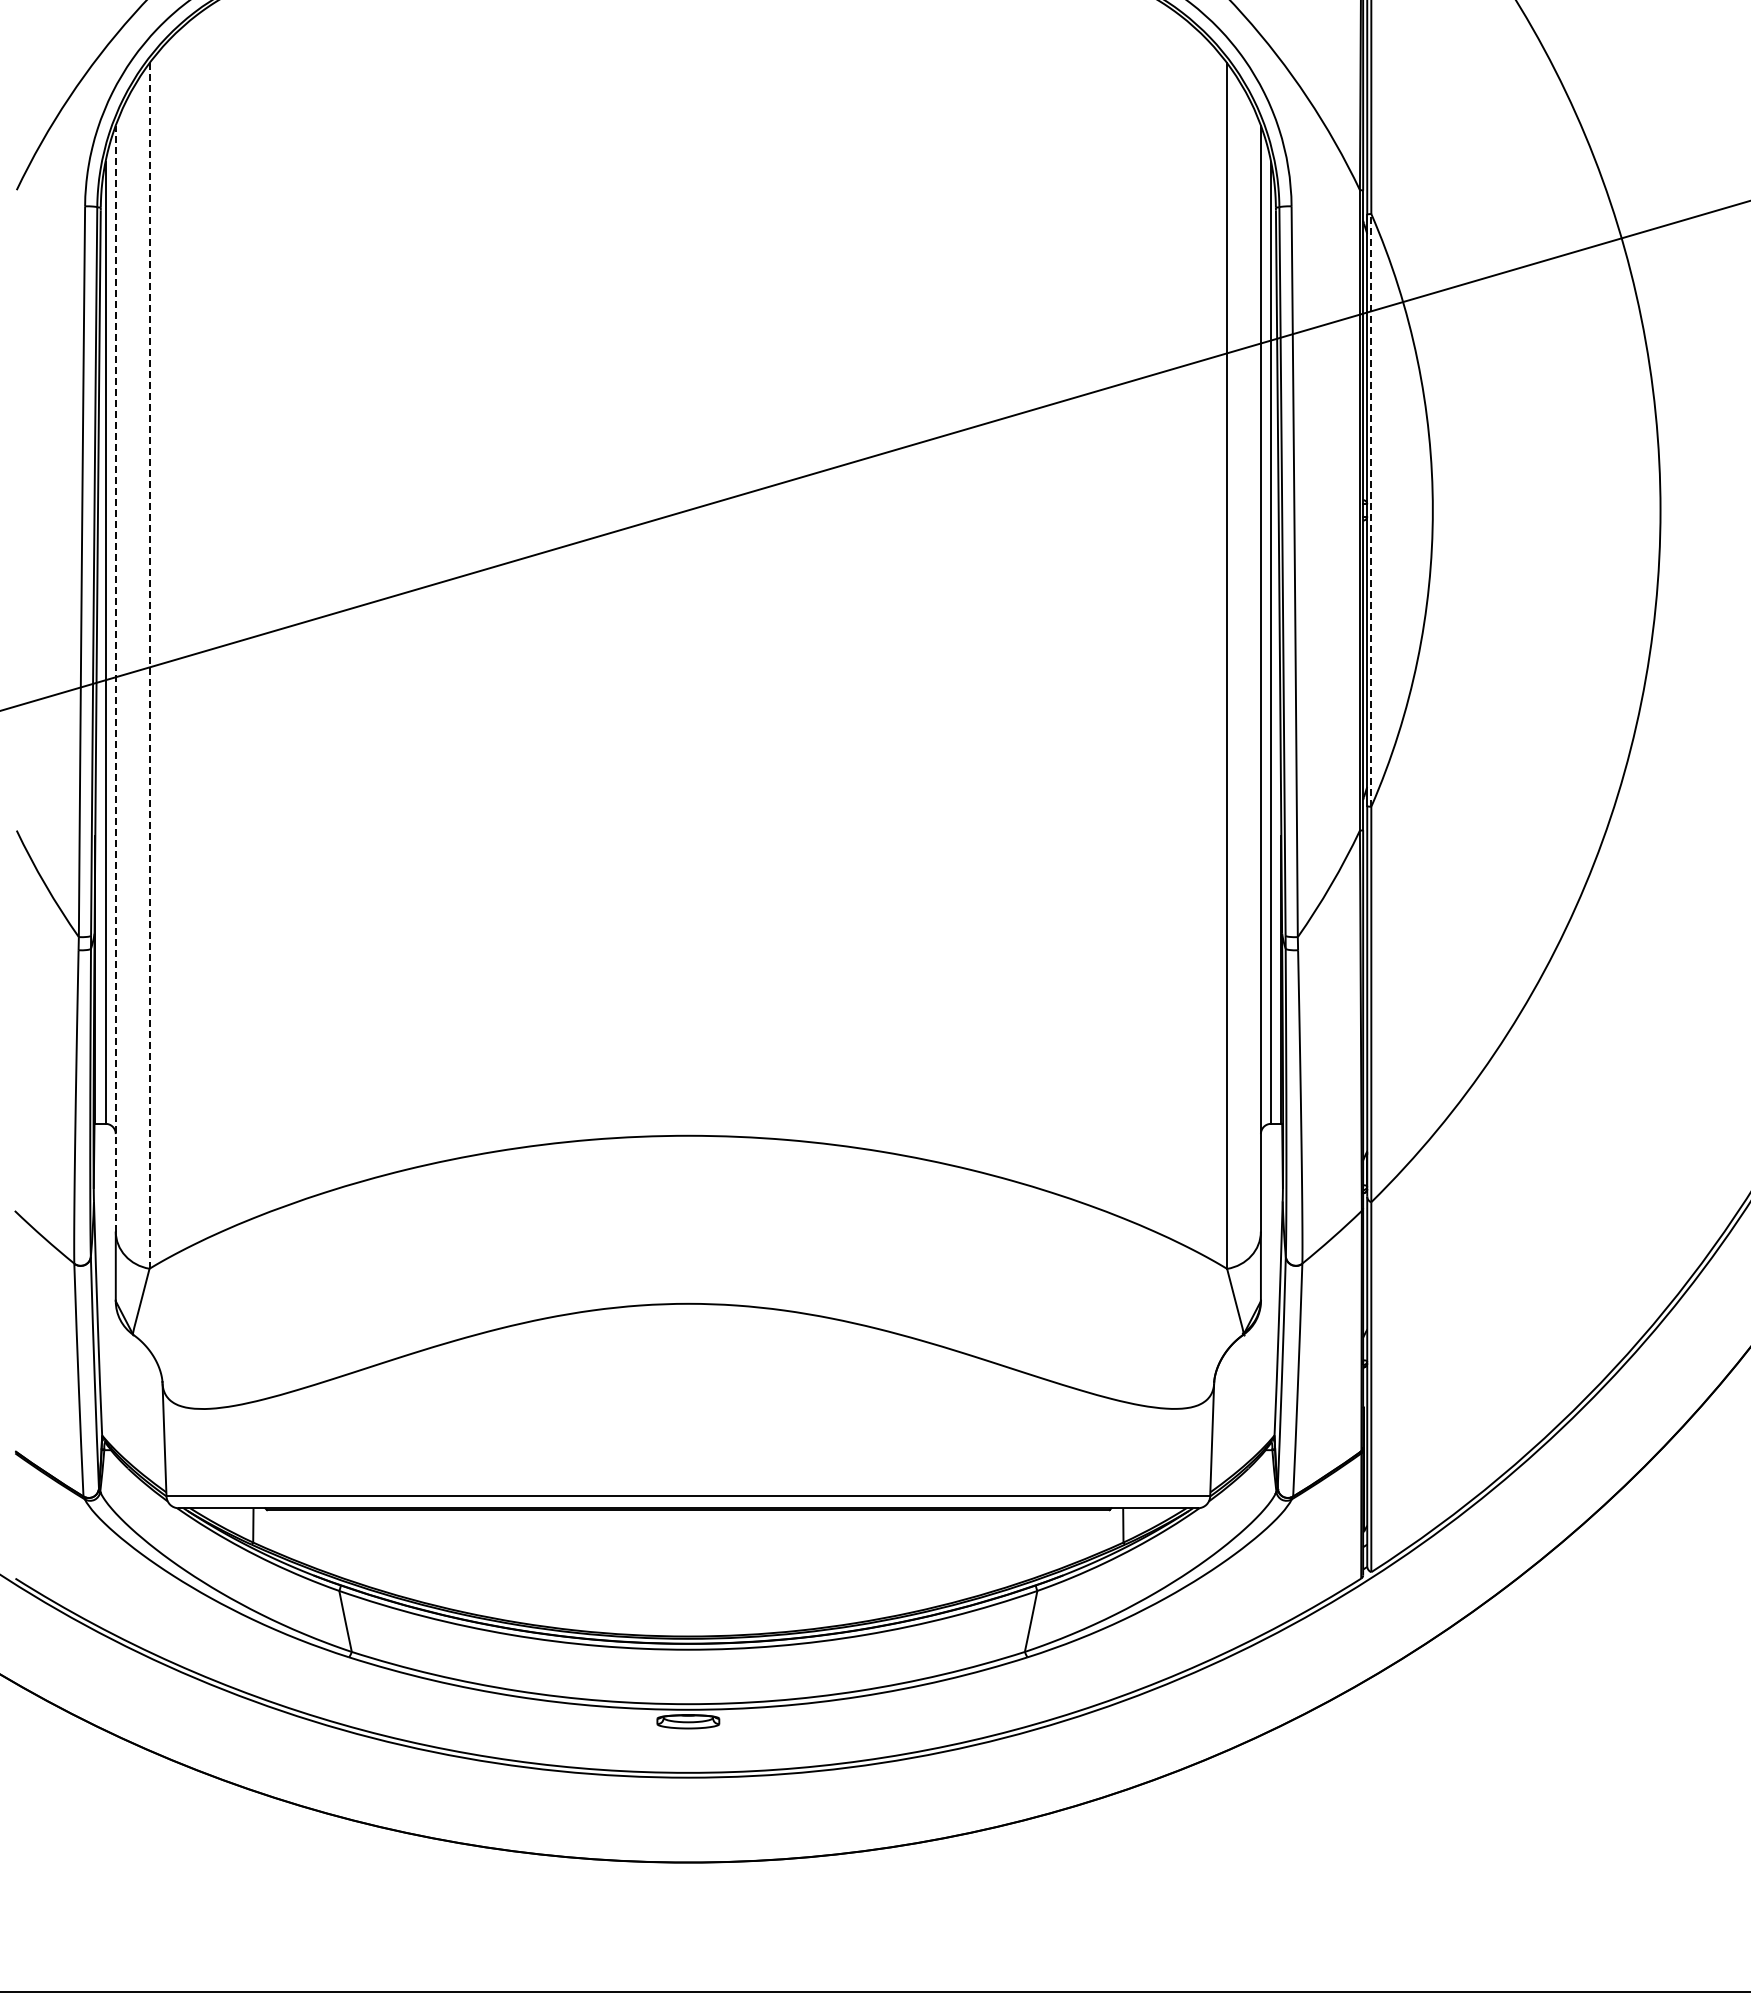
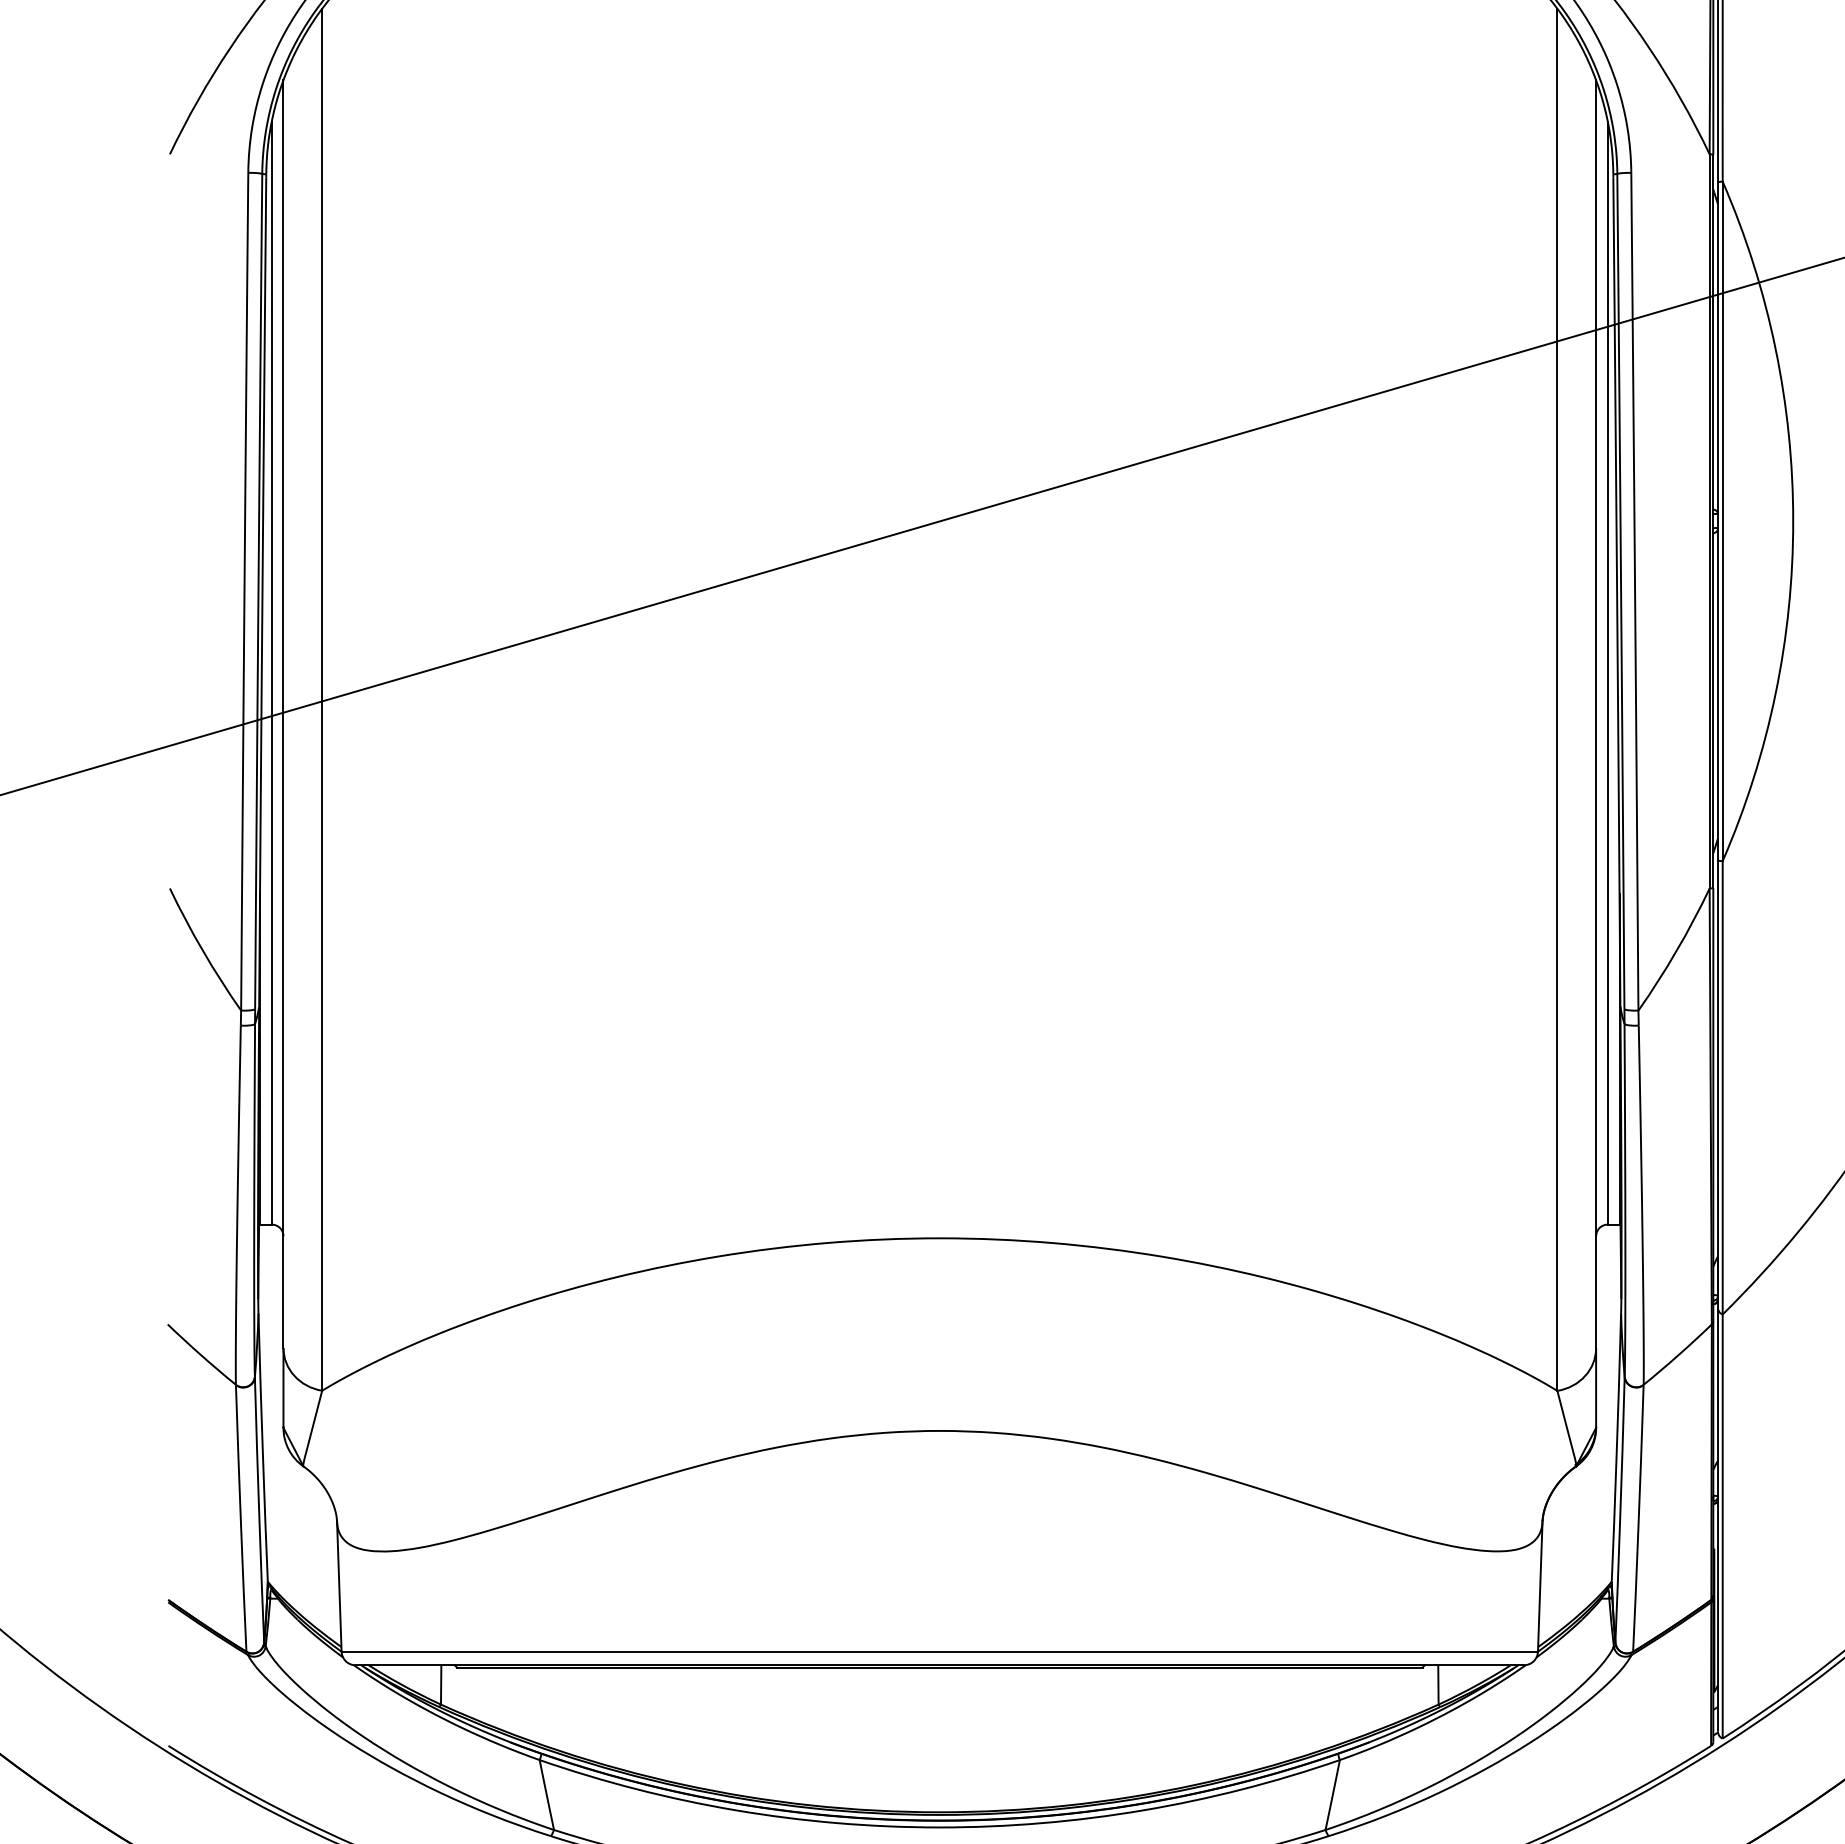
line: (1371, 509) -> (1722, 520), dashed -> solid
line: (149, 665) -> (322, 699), dashed -> solid
line: (115, 678) -> (283, 714), dashed -> solid

